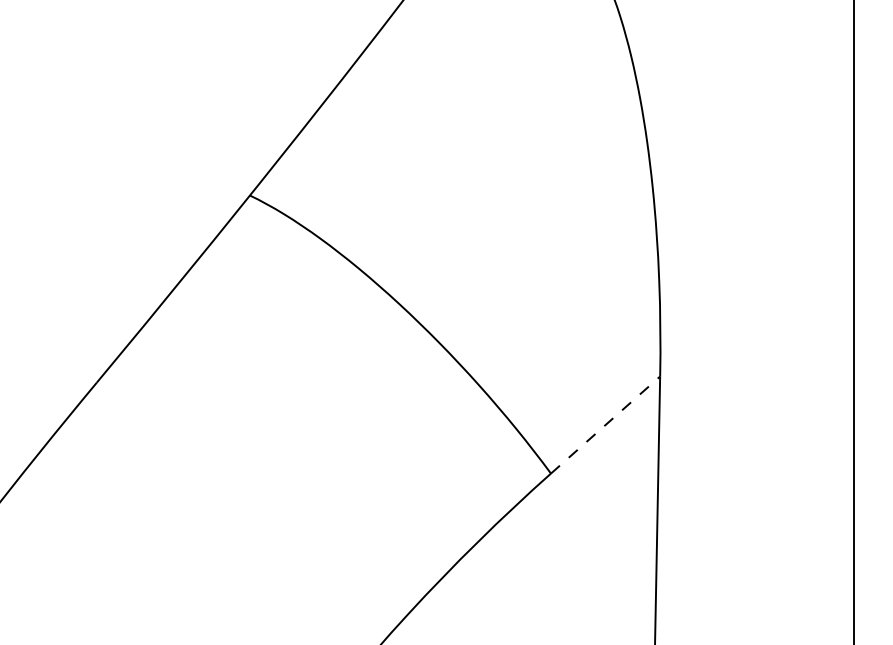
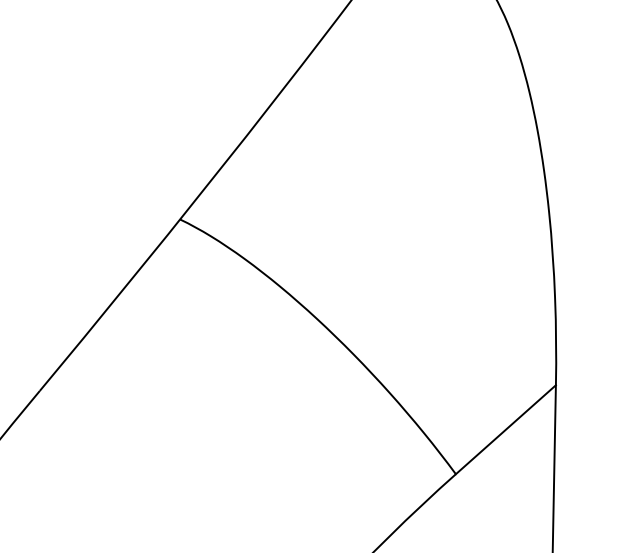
line: (605, 424) -> (505, 429), dashed -> solid

